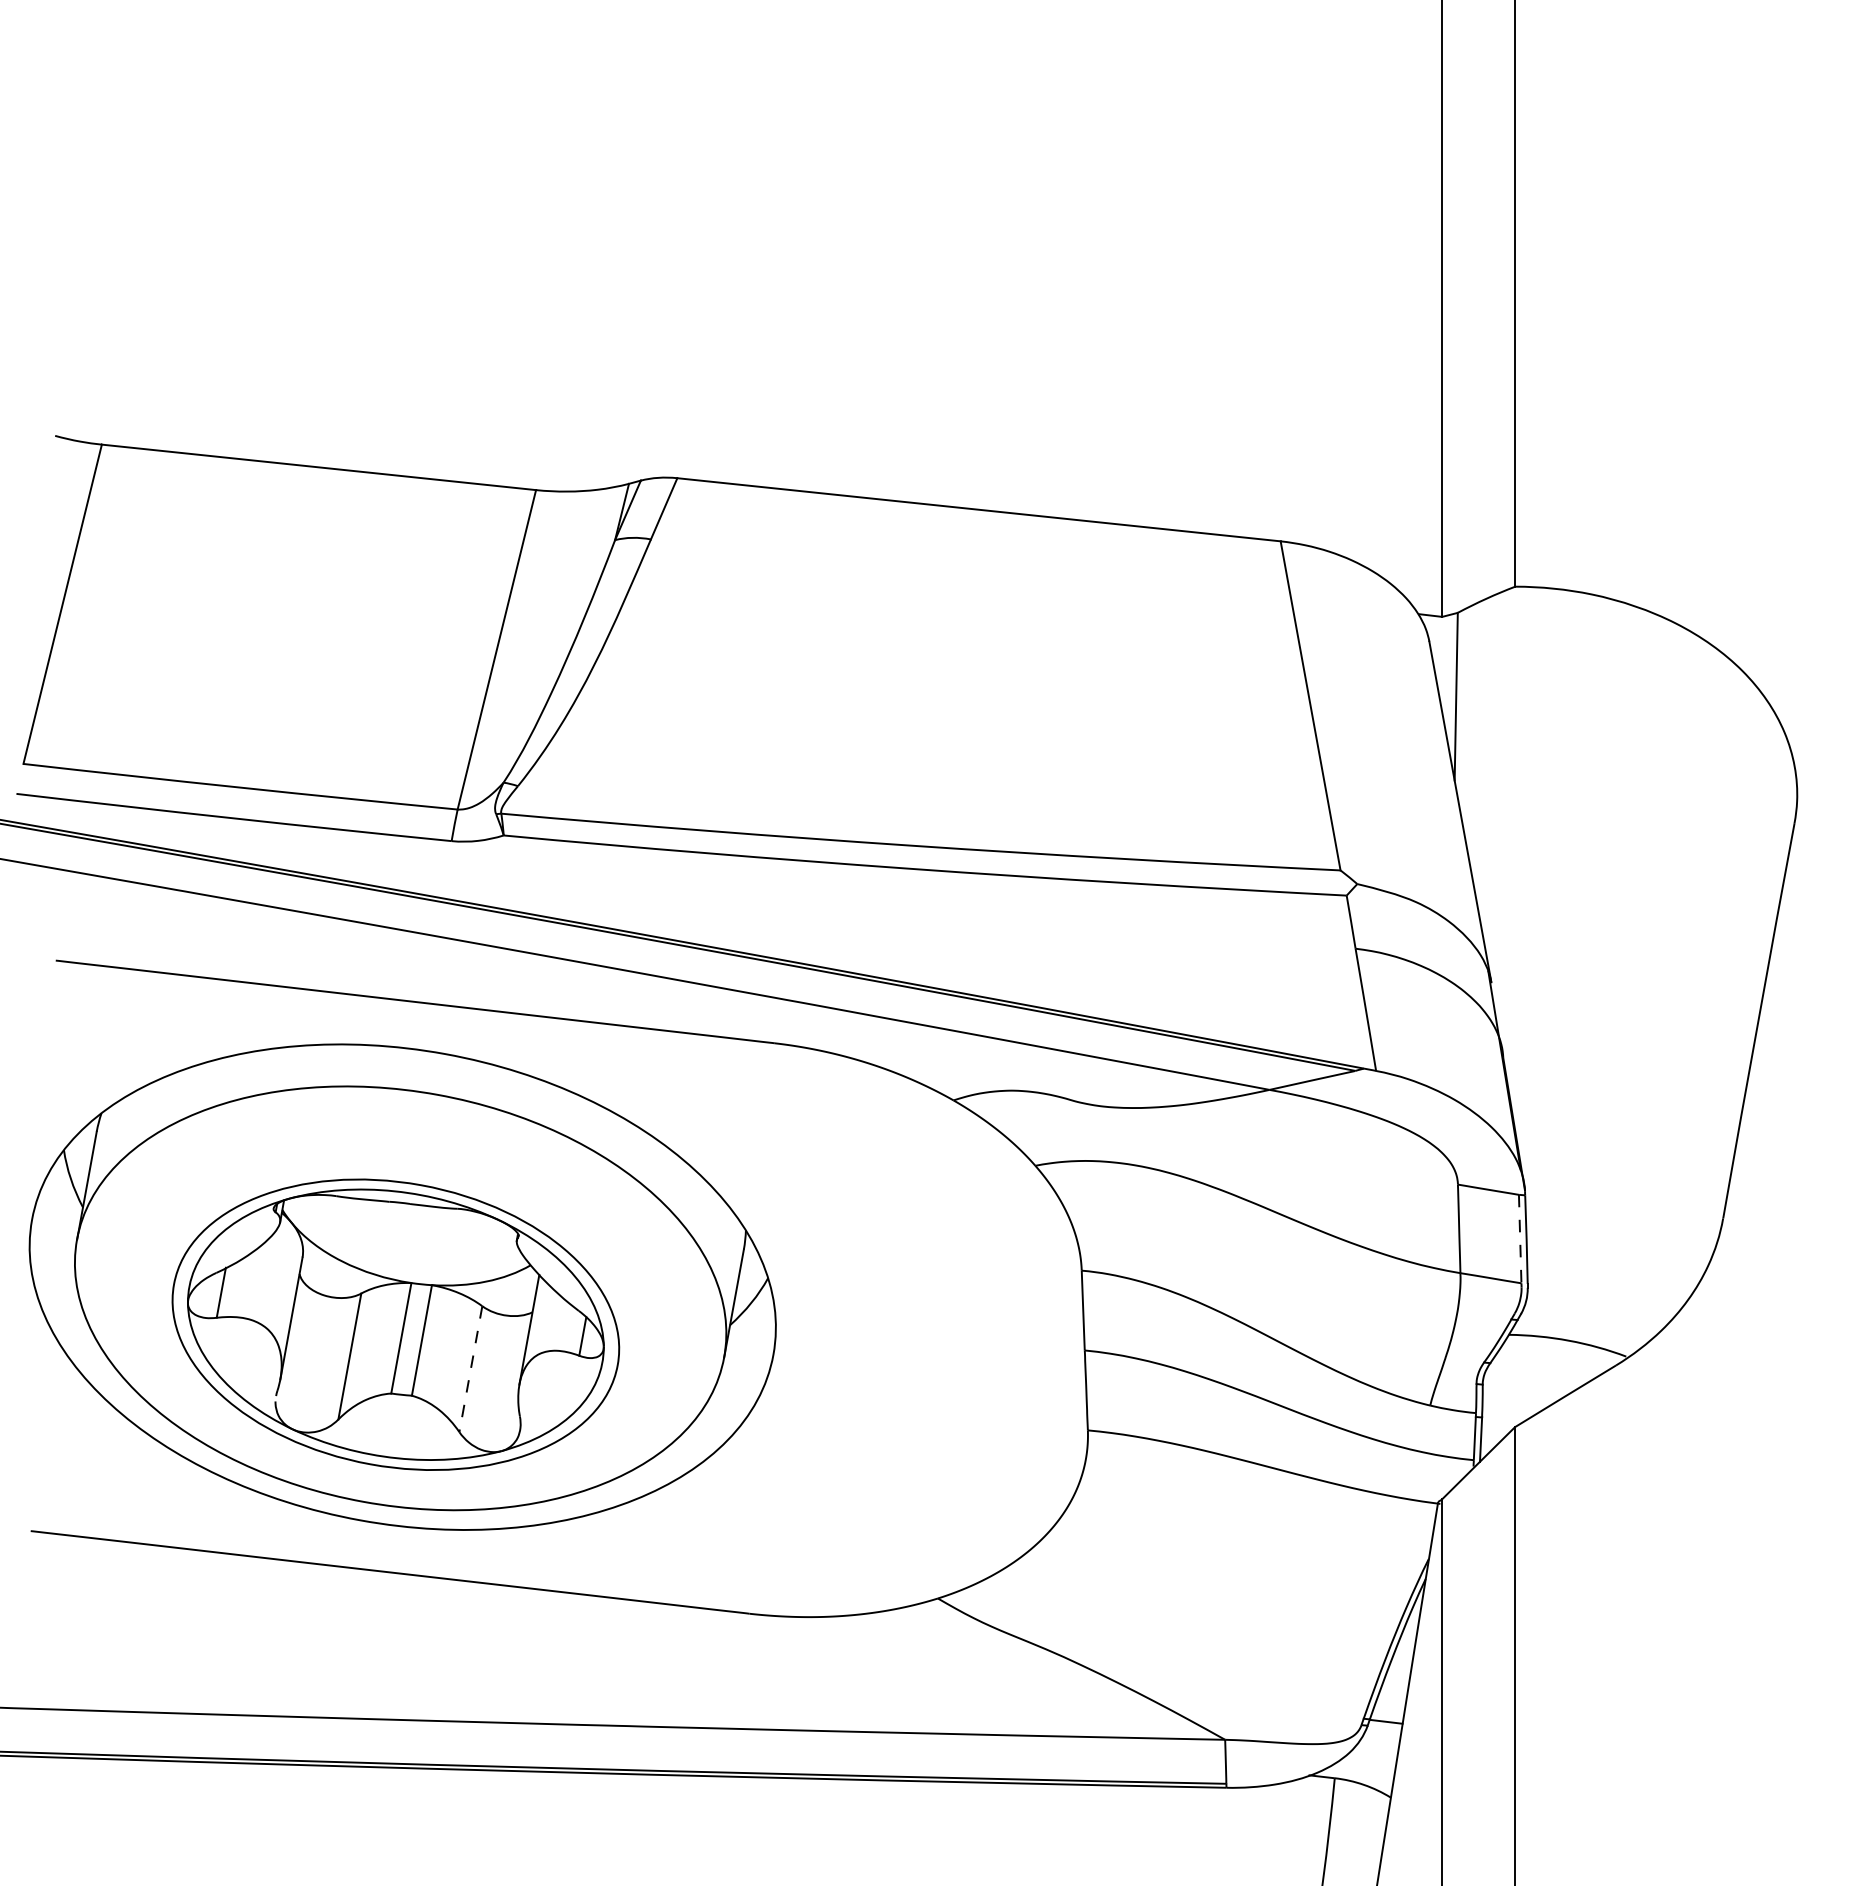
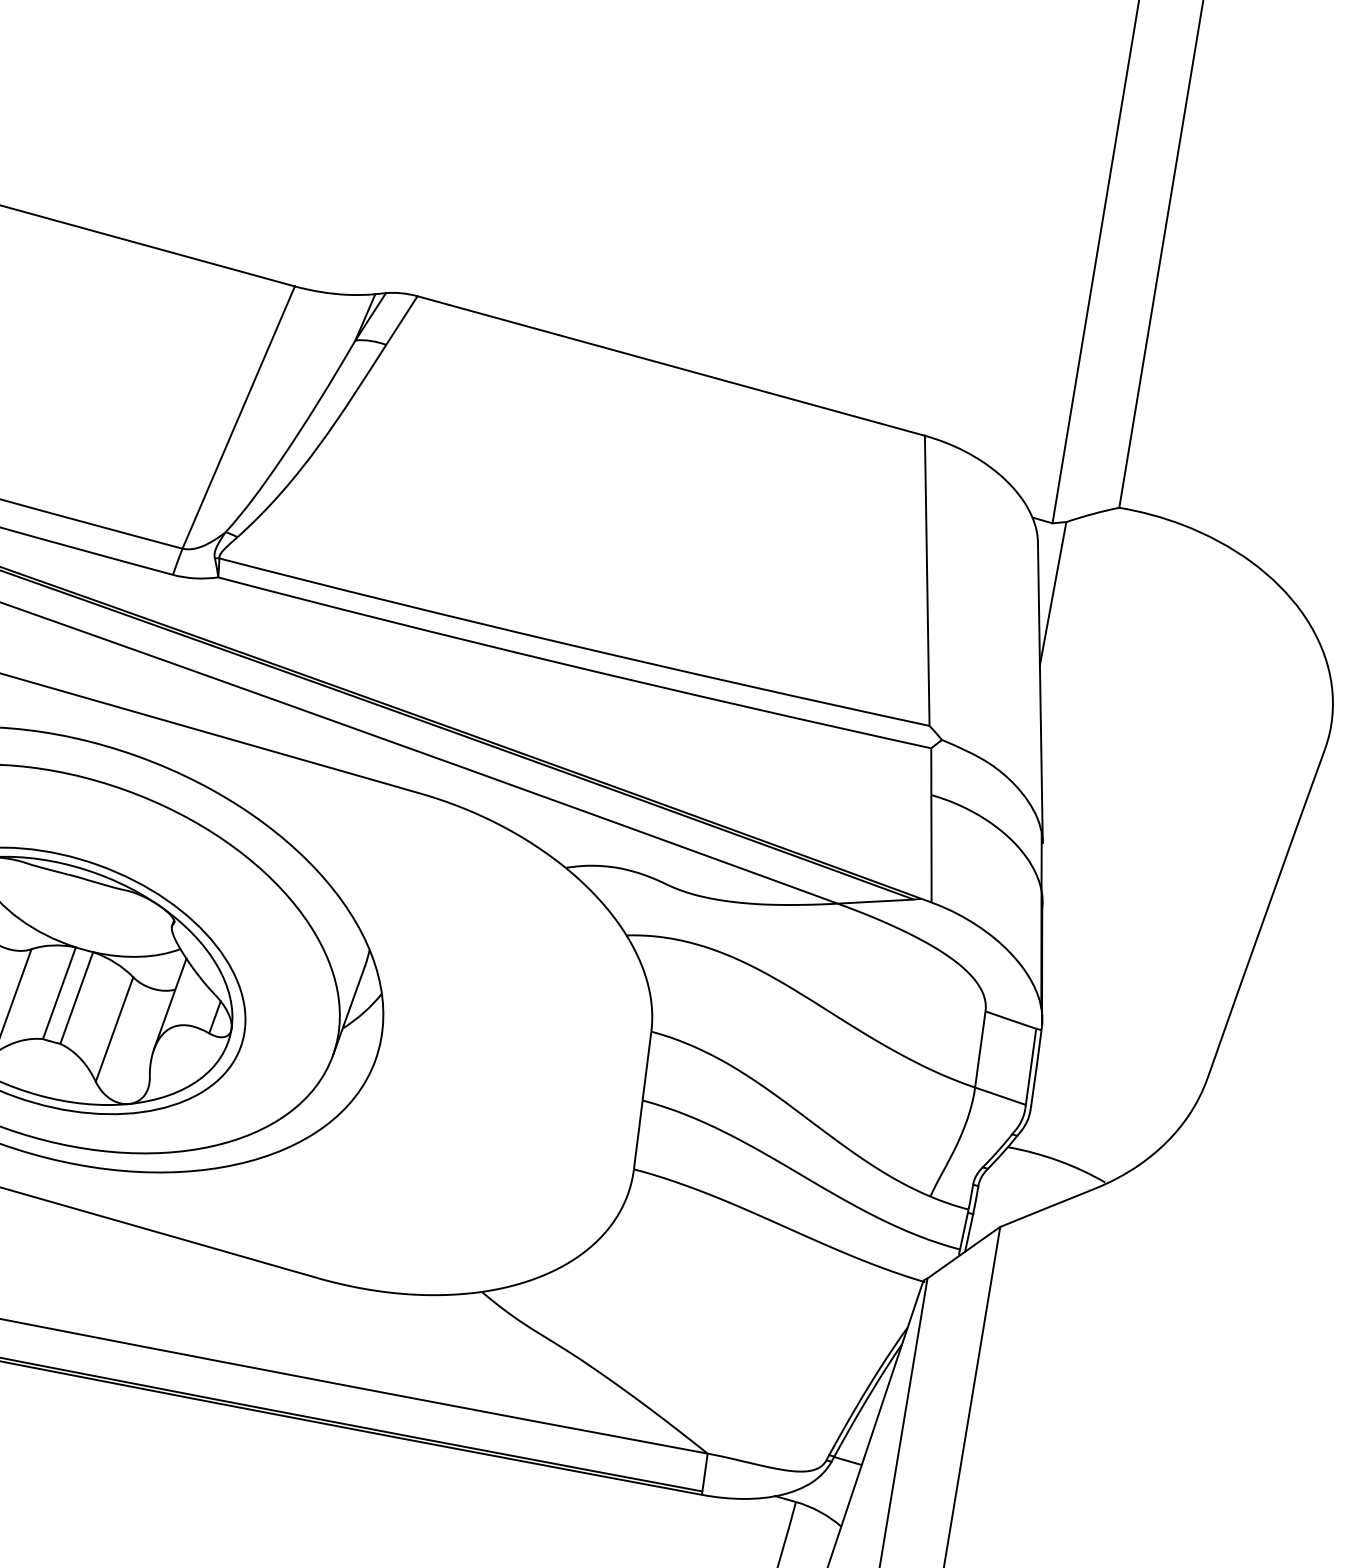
line: (1520, 1239) -> (1031, 1067), dashed -> solid
line: (470, 1369) -> (114, 1029), dashed -> solid

